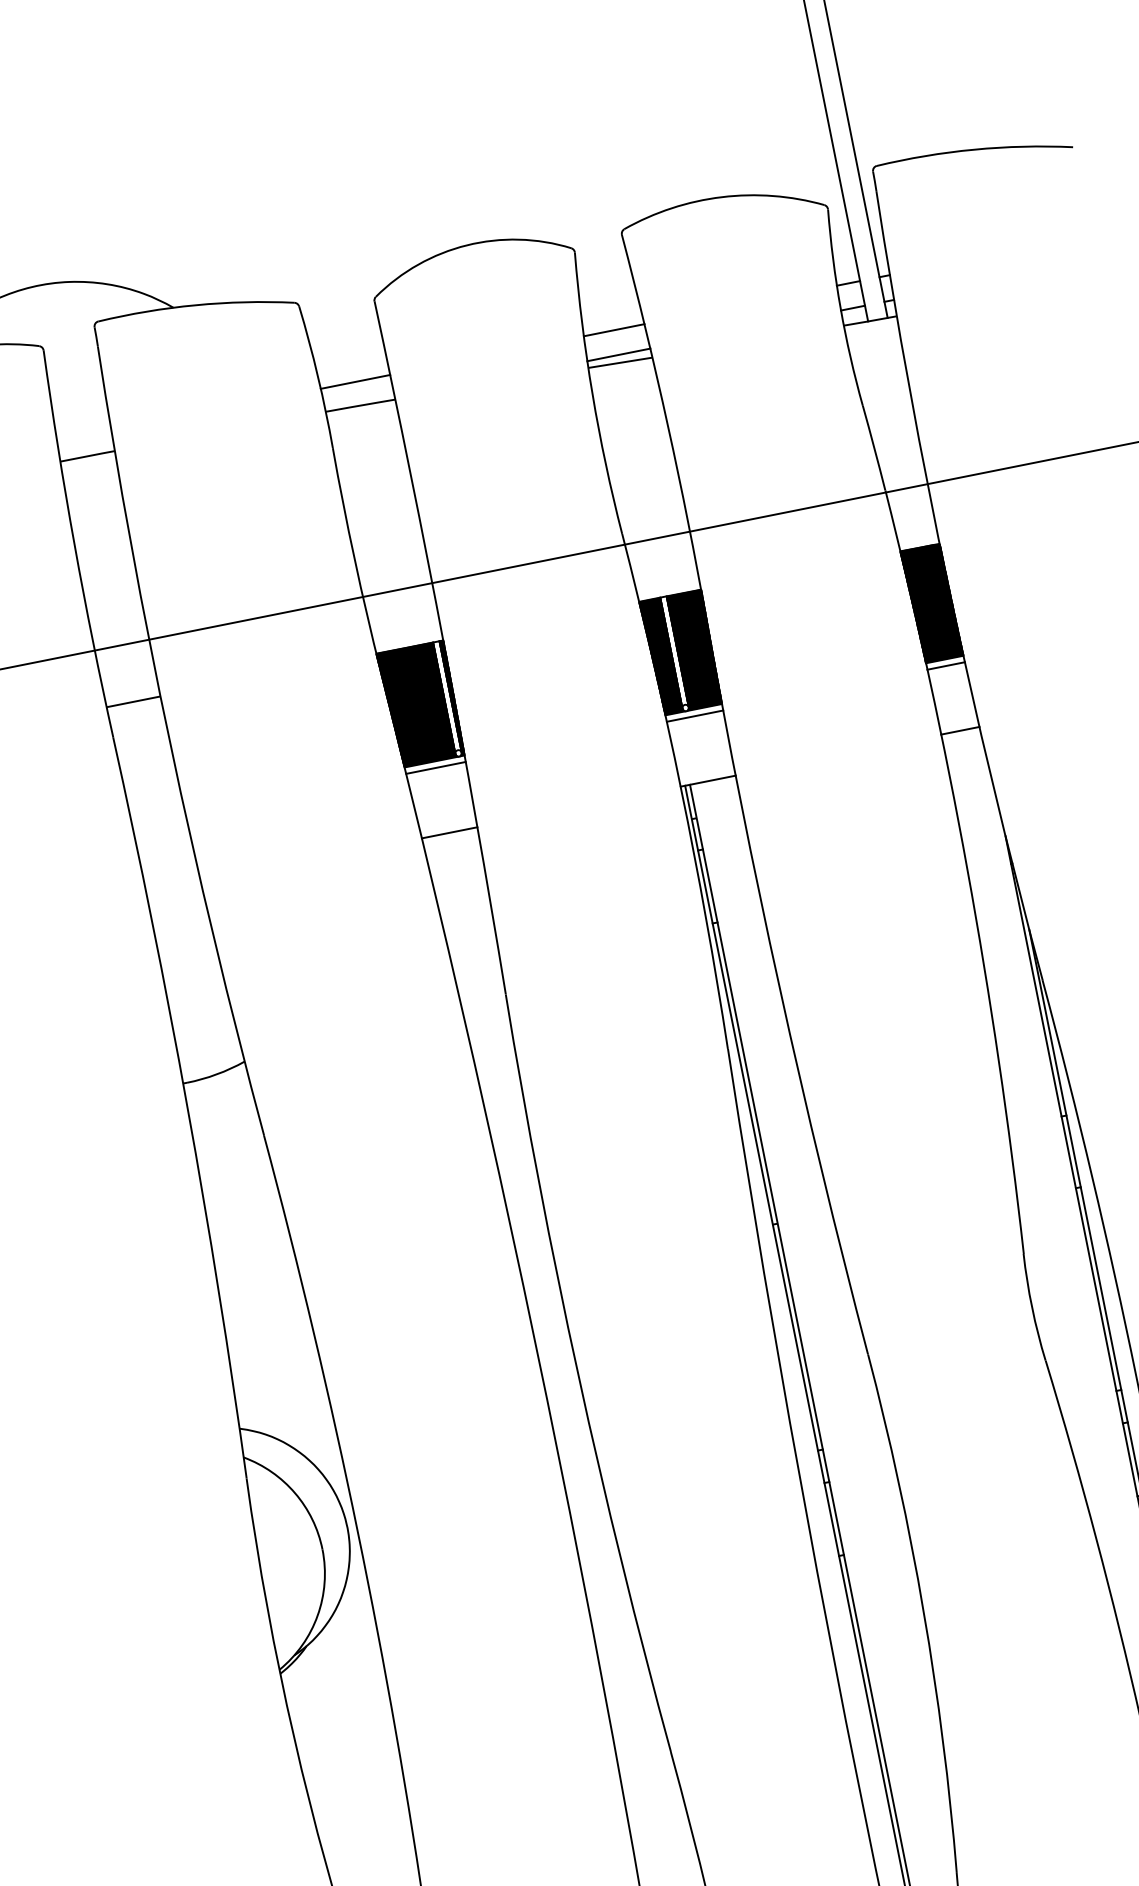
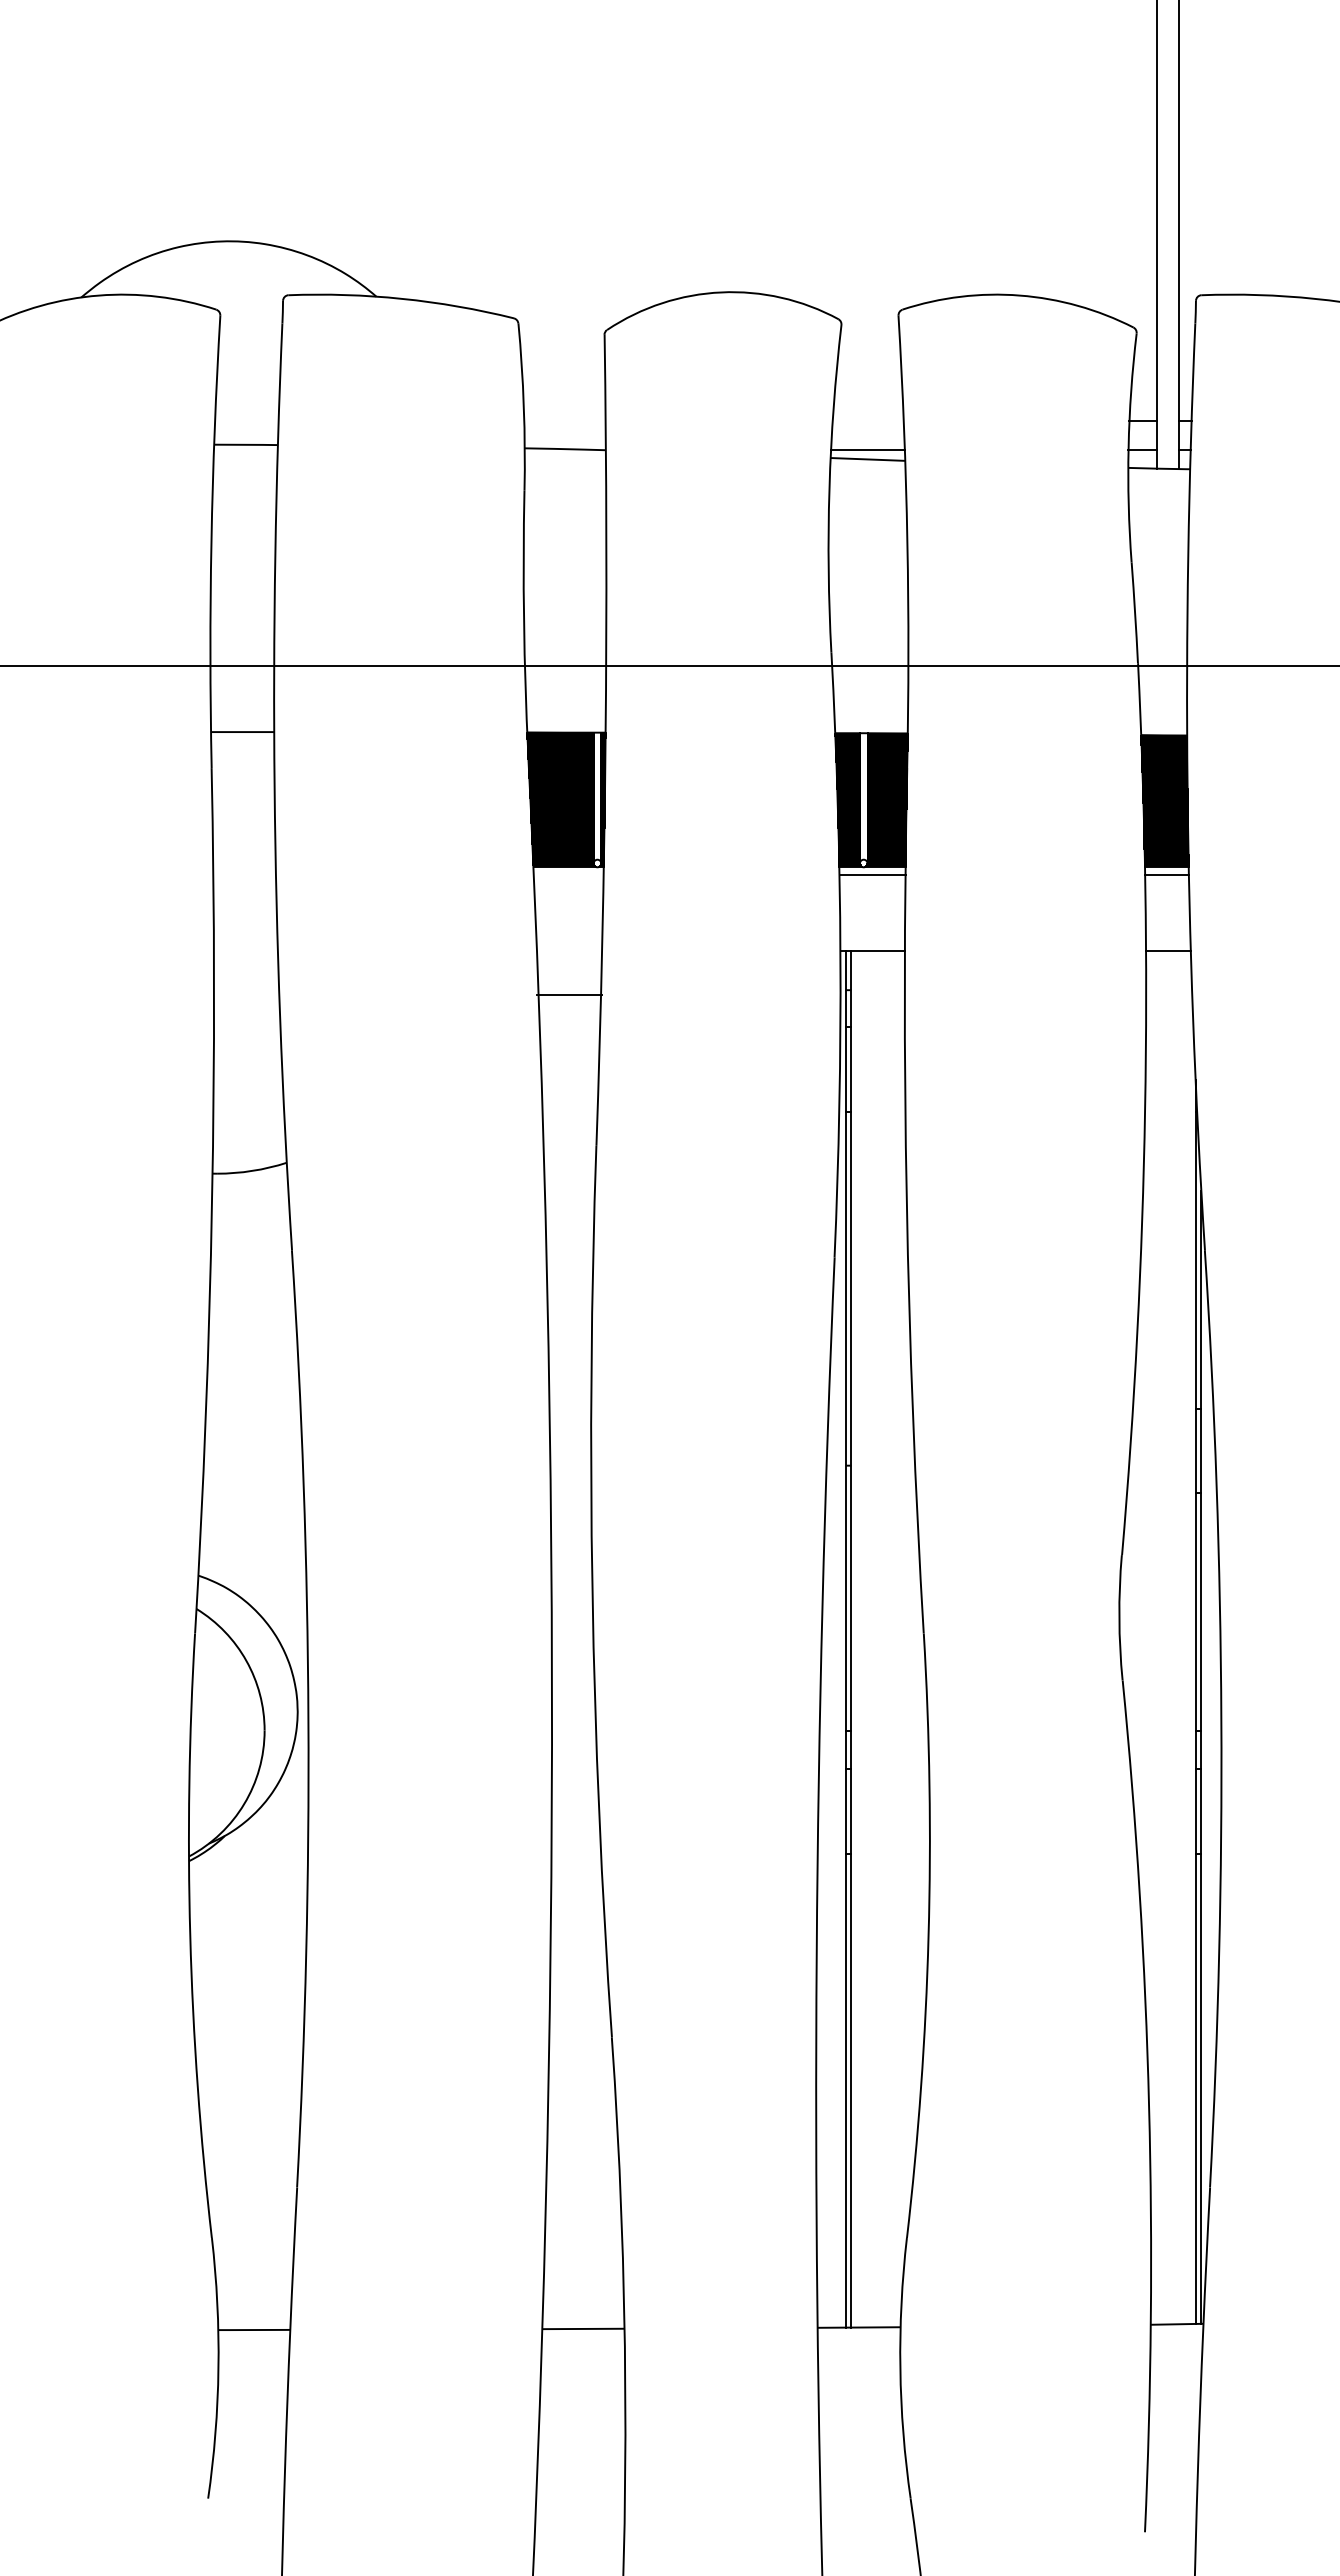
line: (613, 330) -> (867, 421), removed
line: (355, 382) -> (564, 421), removed
line: (435, 767) -> (568, 874), removed
line: (449, 833) -> (569, 995), moved

